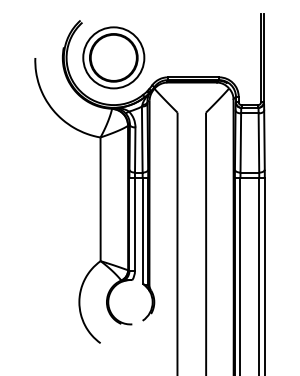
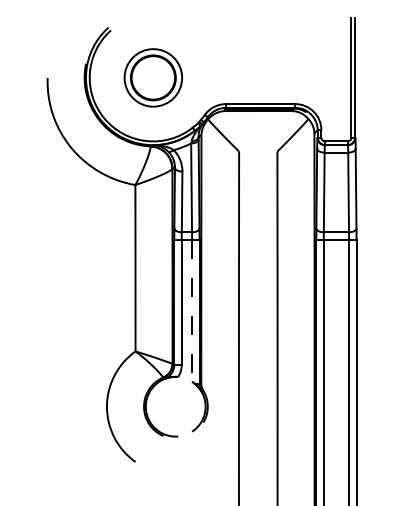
part: (113, 57) -> (152, 77), size x0.7
line: (142, 230) -> (191, 310), solid -> dashed

